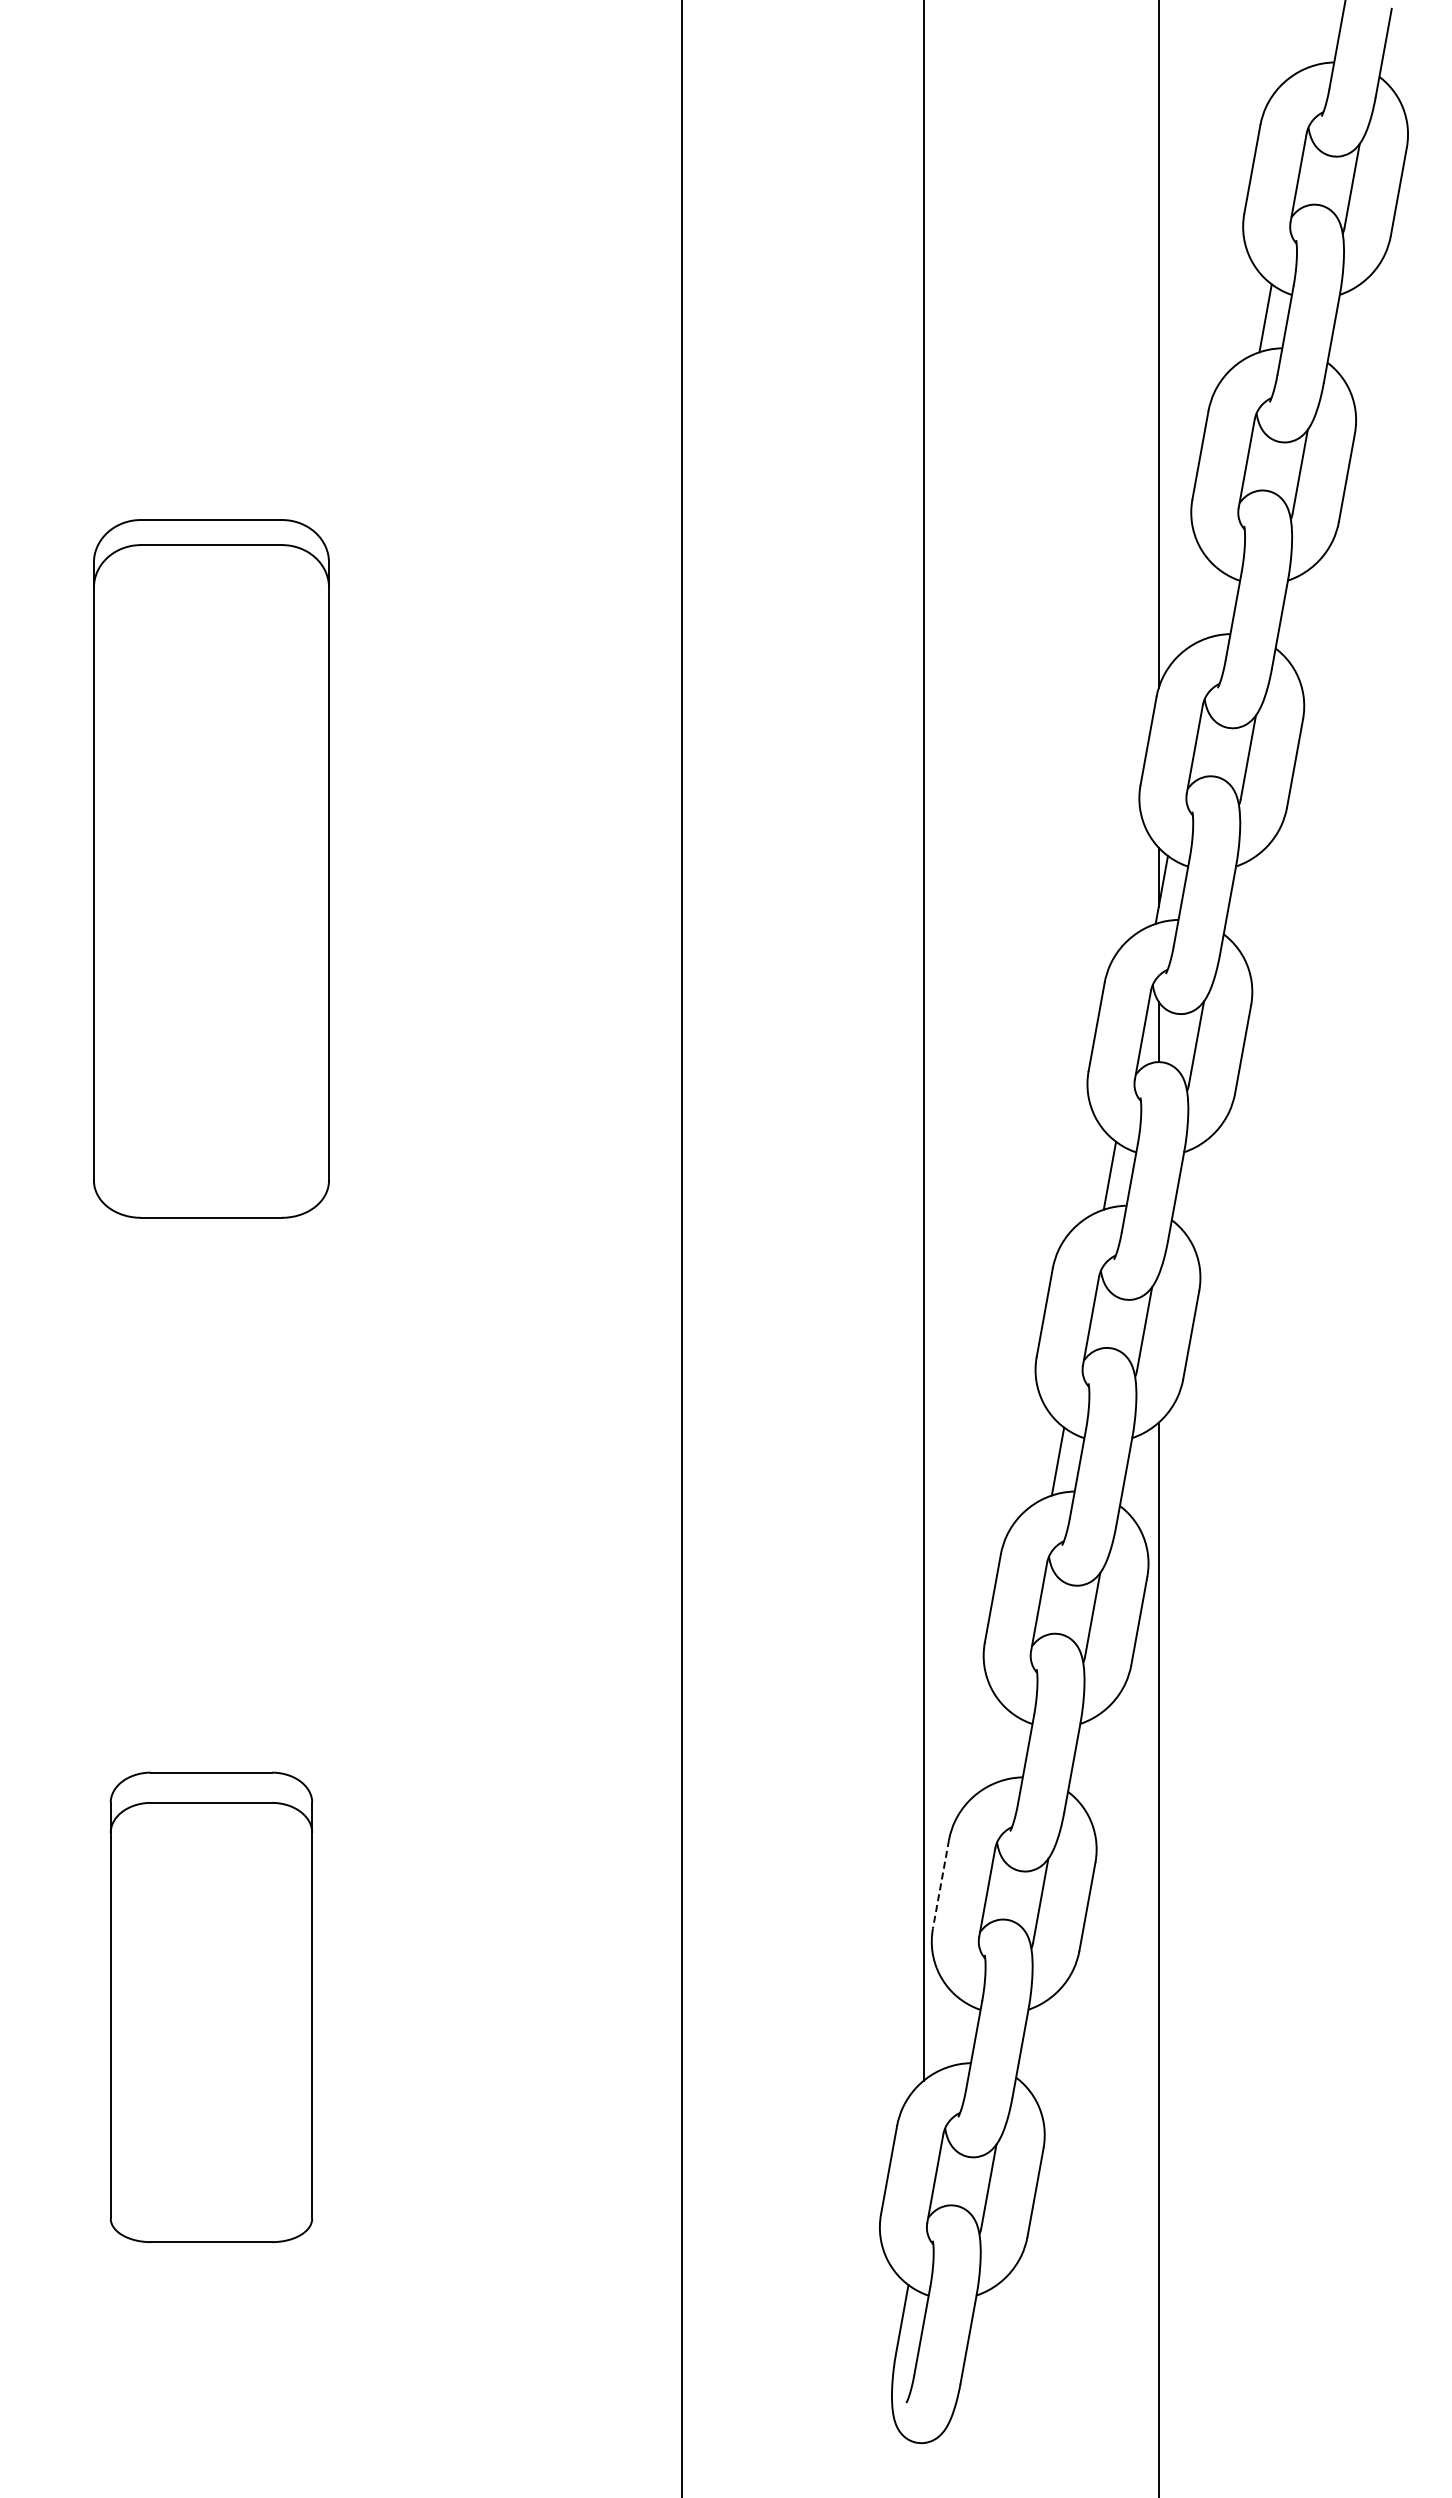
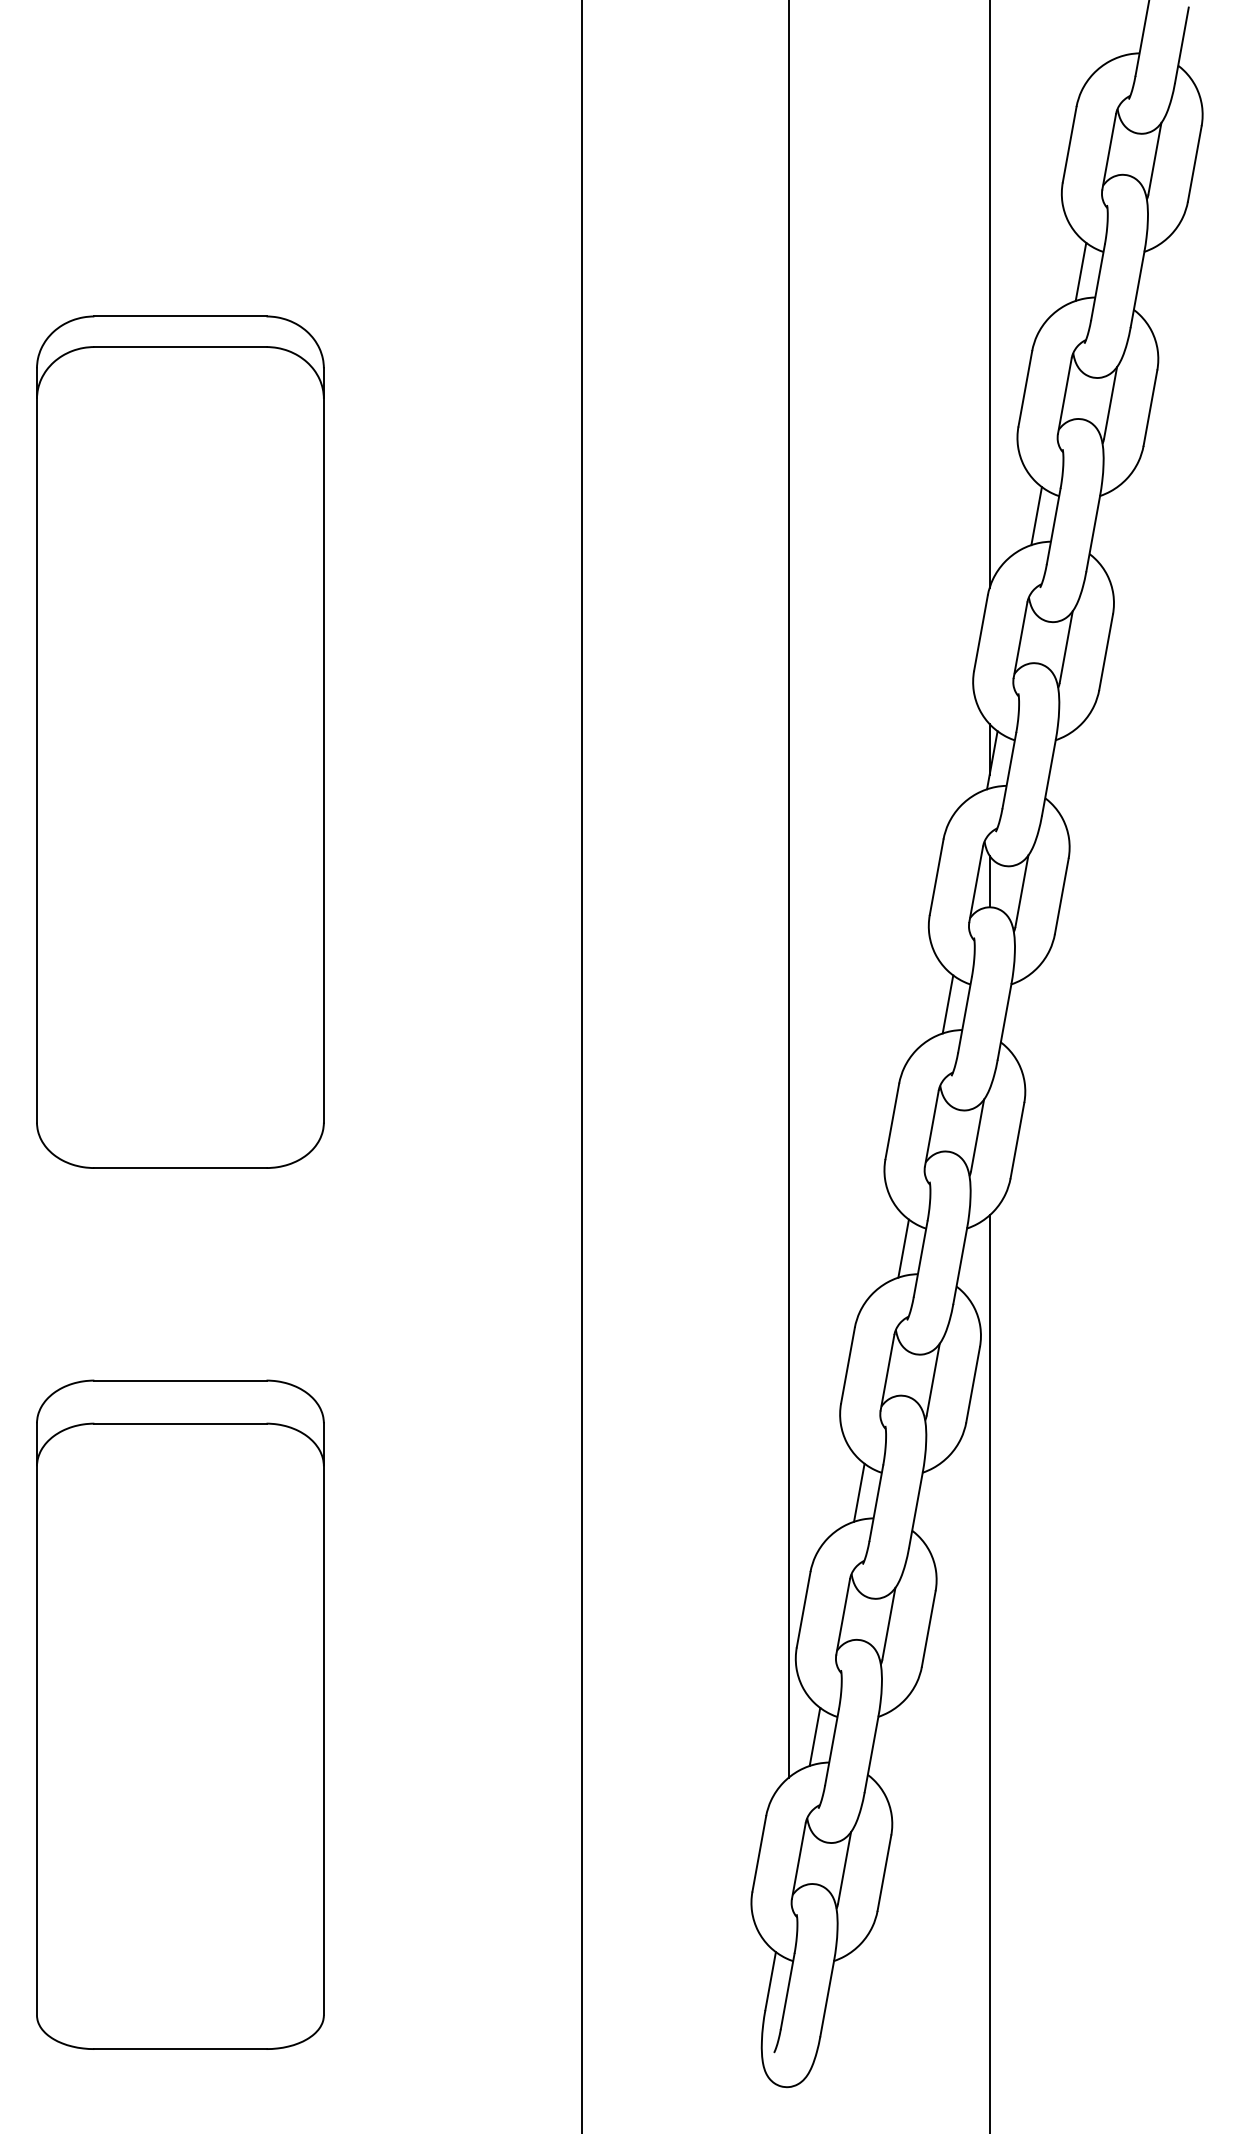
line: (1213, 604) -> (1036, 516), added
part: (211, 868) -> (180, 741), size x1.43
line: (1005, 1747) -> (858, 1492), added
line: (940, 1884) -> (803, 1609), dashed -> solid
part: (211, 2007) -> (180, 1714), size x1.67
line: (954, 2033) -> (815, 1737), added

